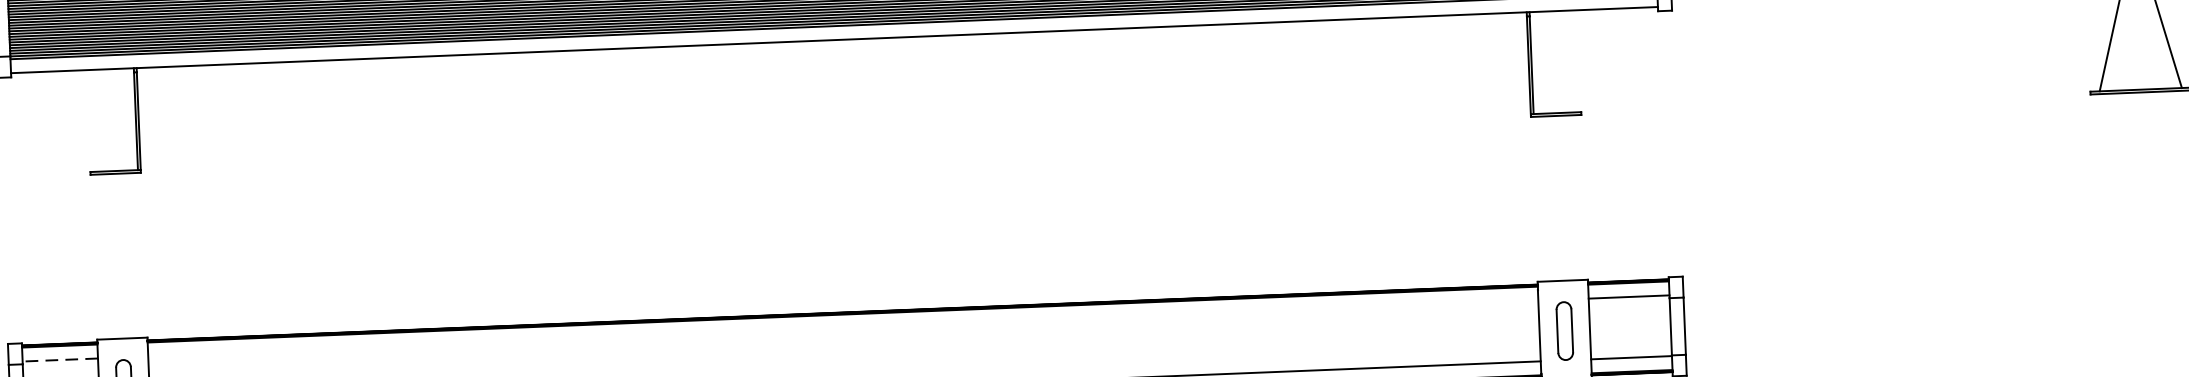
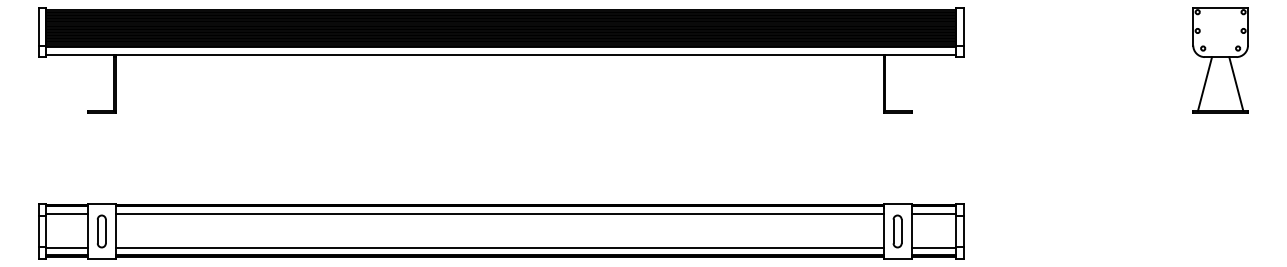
line: (842, 329) -> (499, 214), added
line: (61, 360) -> (67, 214), dashed -> solid

